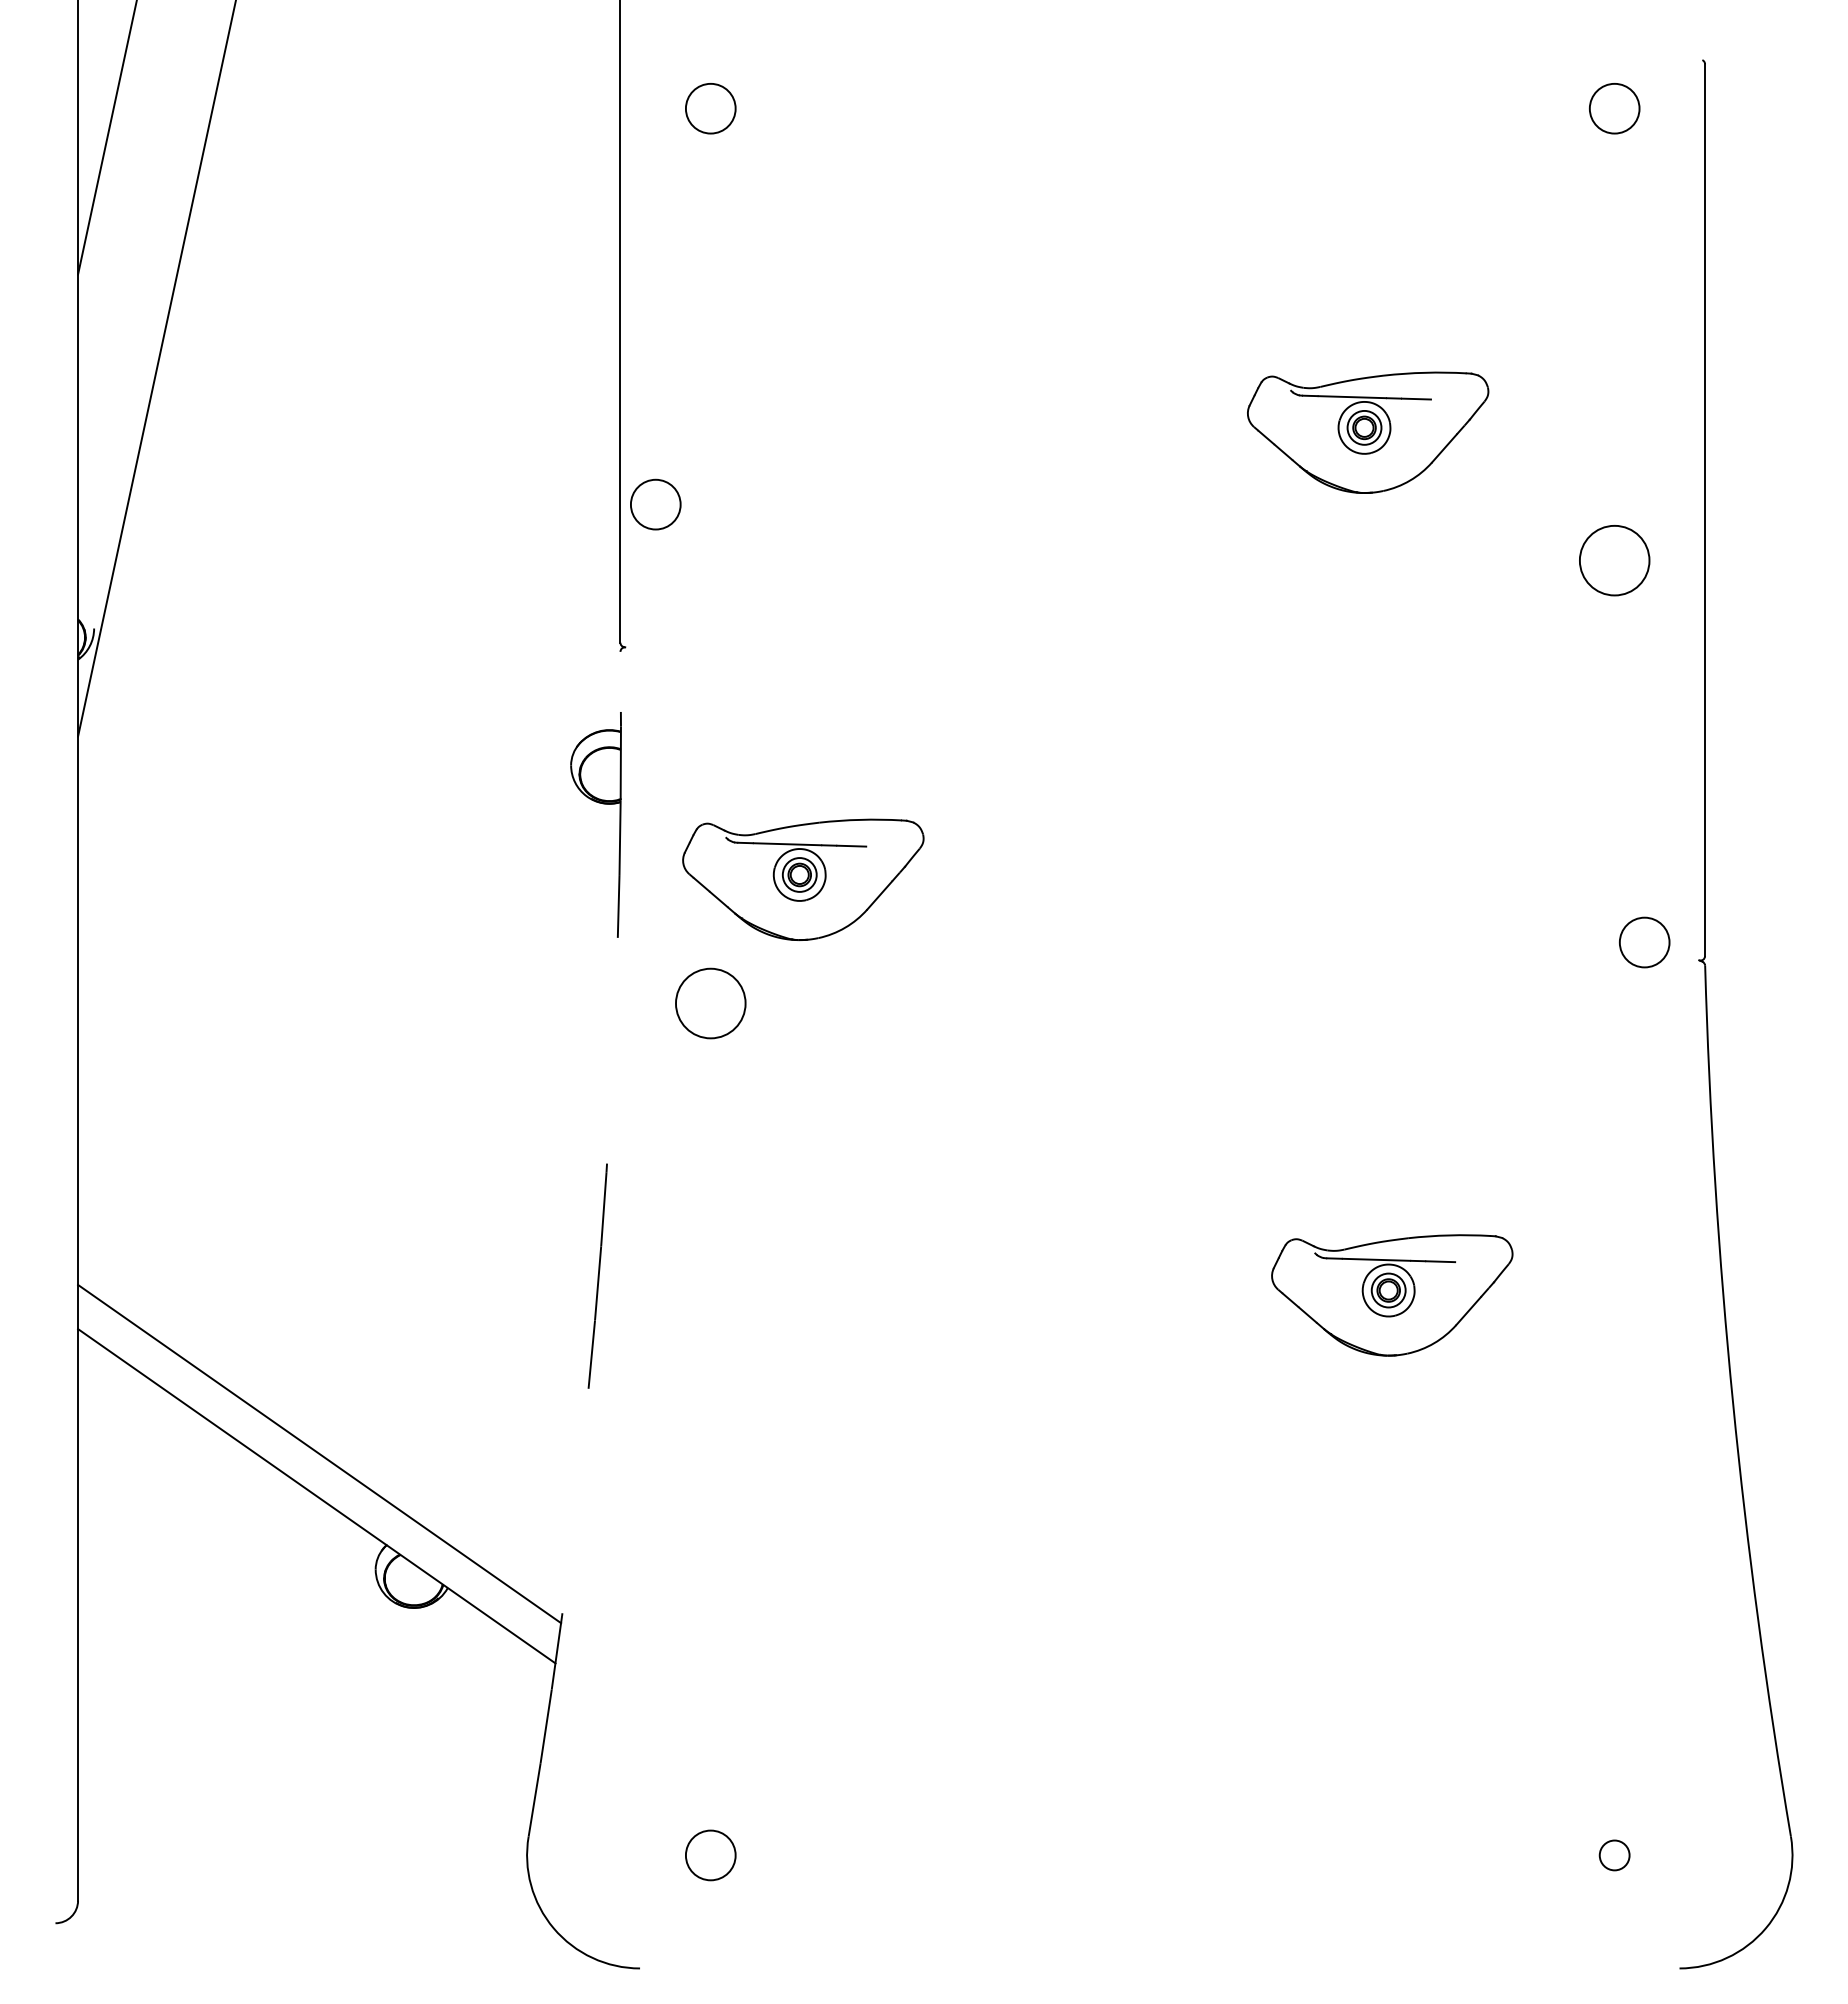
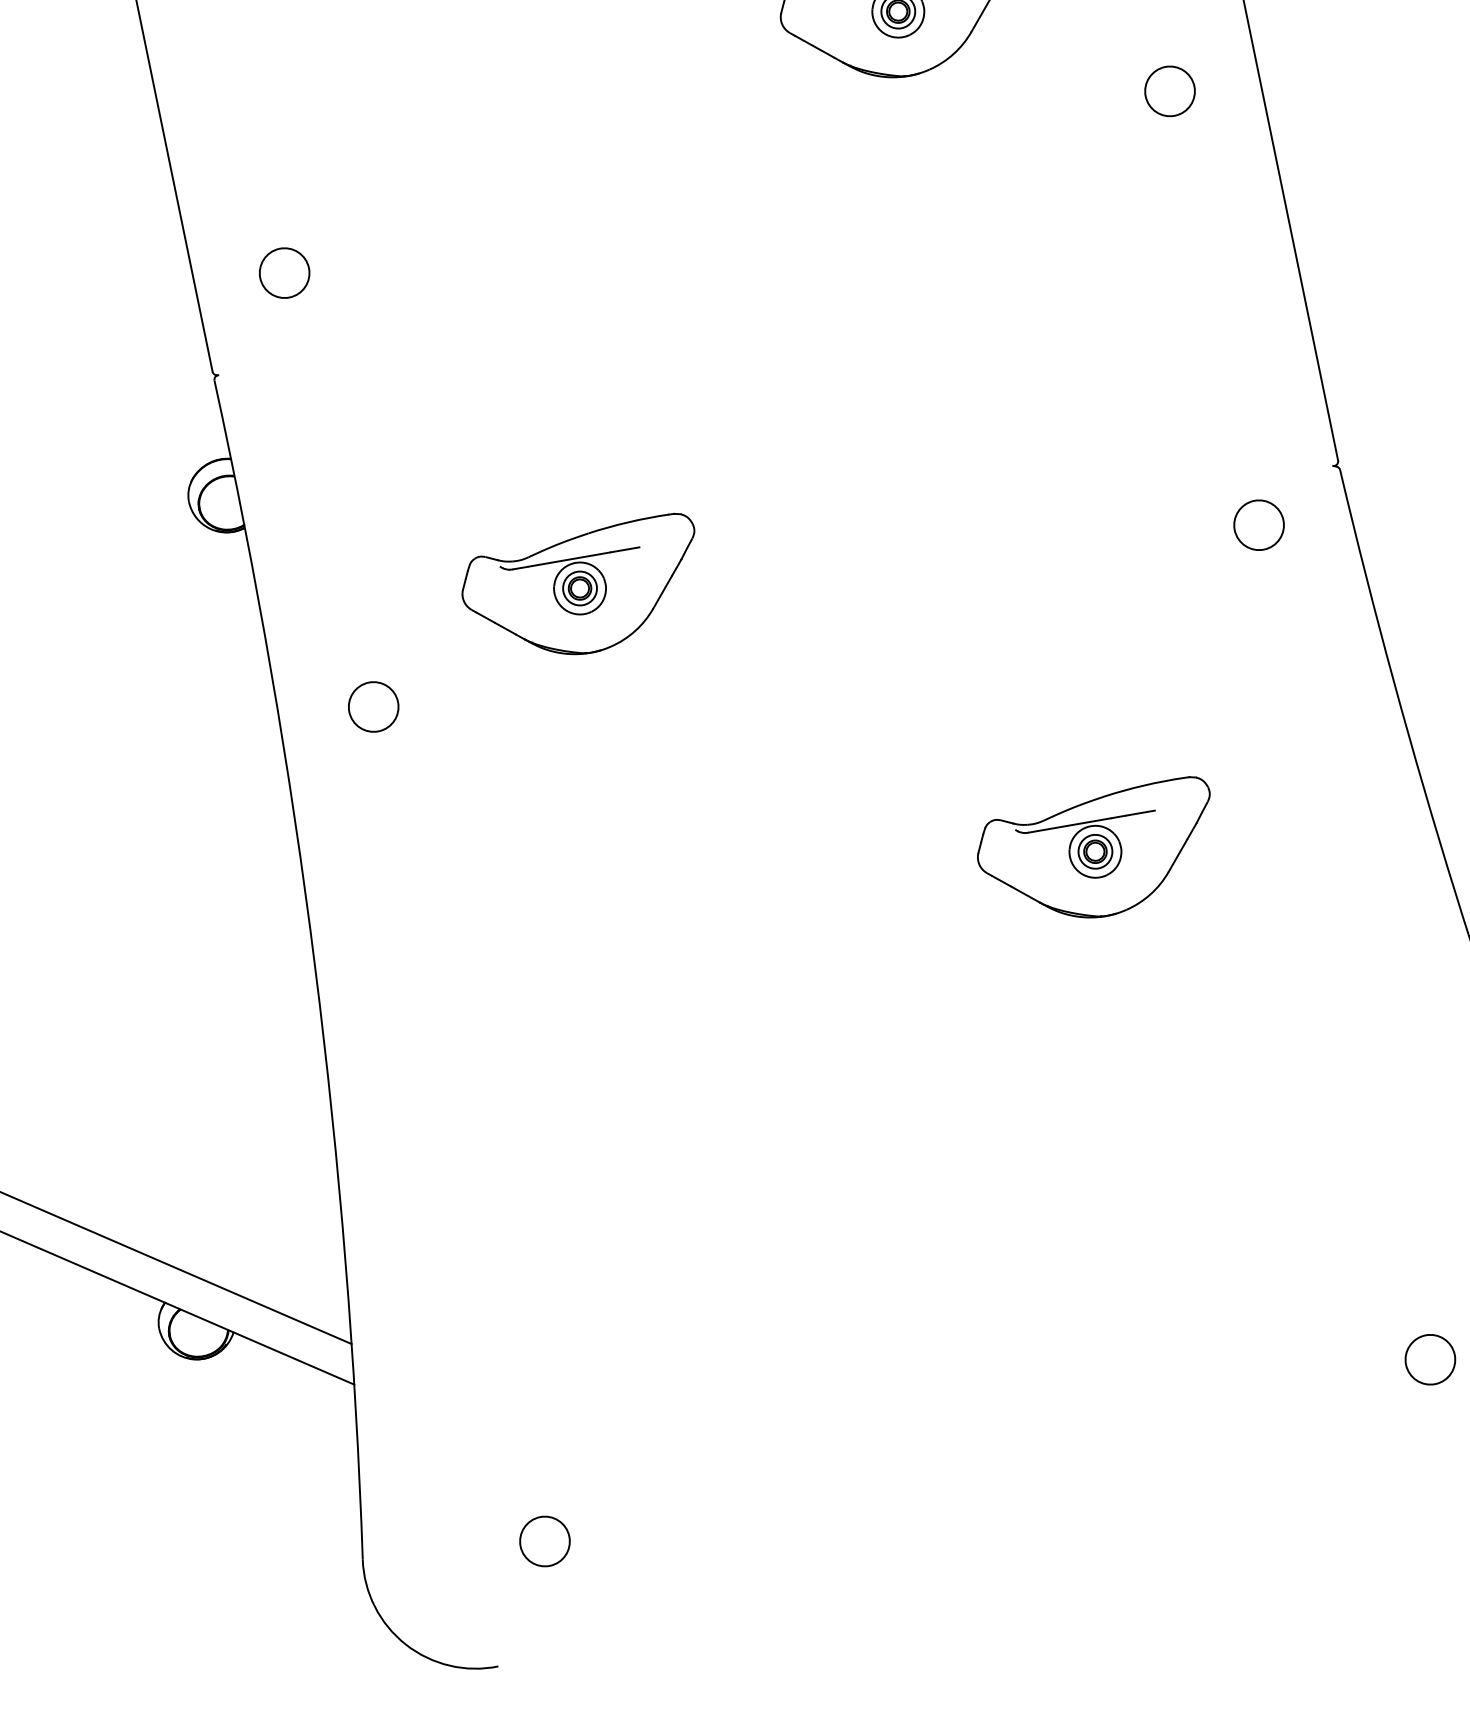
circle: (655, 504) -> (284, 273), moved
circle: (1614, 560) -> (1169, 91), size x0.71
part: (803, 879) -> (584, 592), moved
circle: (1644, 942) -> (1258, 525), moved
circle: (710, 1003) -> (373, 707), size x0.71
arc: (601, 1246) -> (315, 966), dashed -> solid
circle: (1614, 1855) -> (1430, 1359), size x1.67

